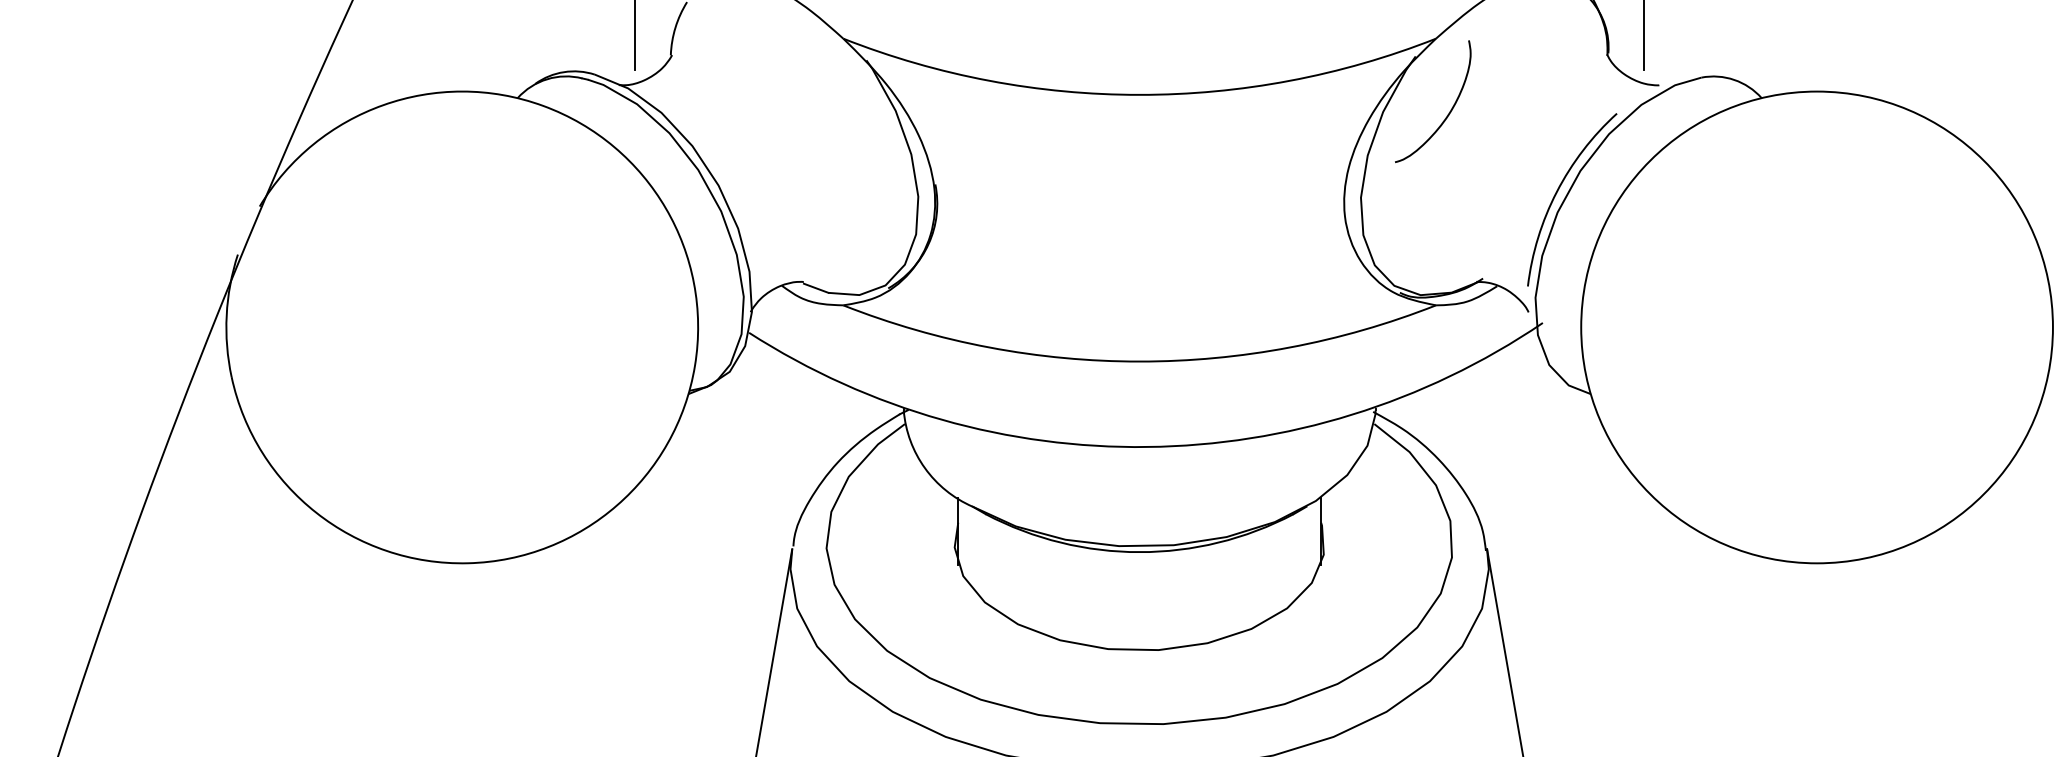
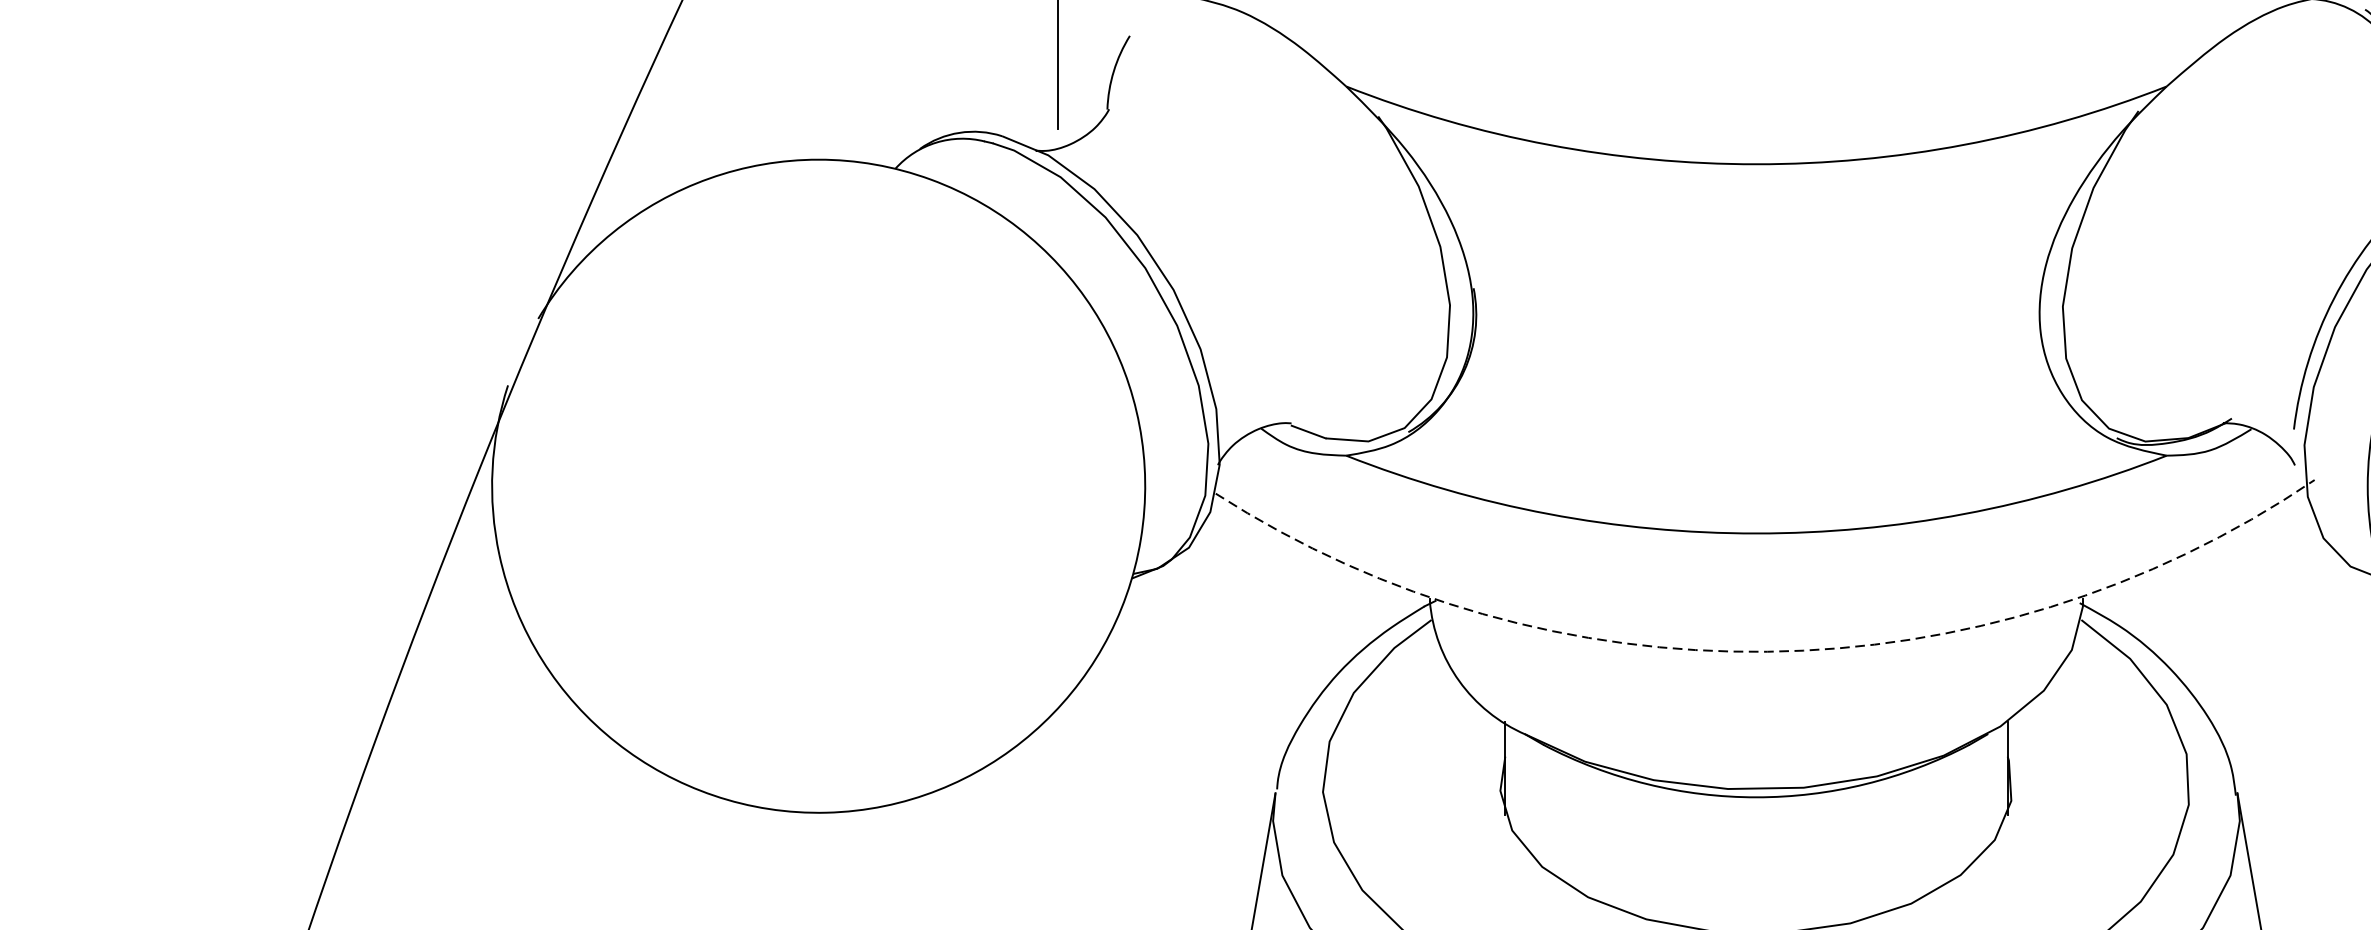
curve: (1450, 109) -> (2186, 184), removed
arc: (1147, 447) -> (1767, 652), solid -> dashed

